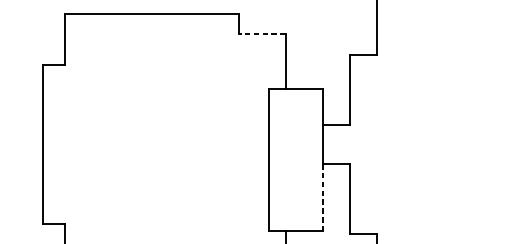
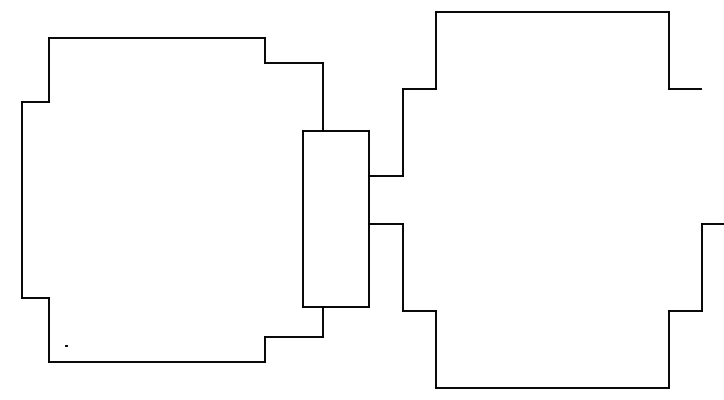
line: (261, 33) -> (293, 62), dashed -> solid
line: (323, 197) -> (369, 265), dashed -> solid

